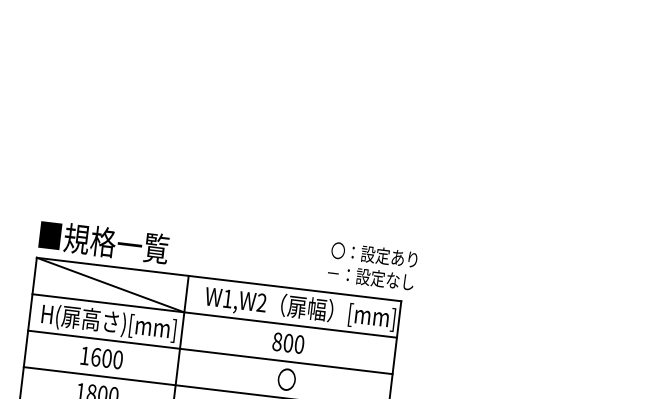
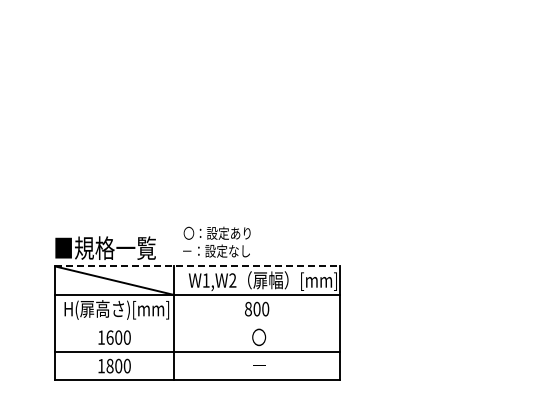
text: (372, 265) -> (216, 241), moved
line: (220, 279) -> (198, 266), solid -> dashed
line: (210, 352) -> (197, 323), removed

